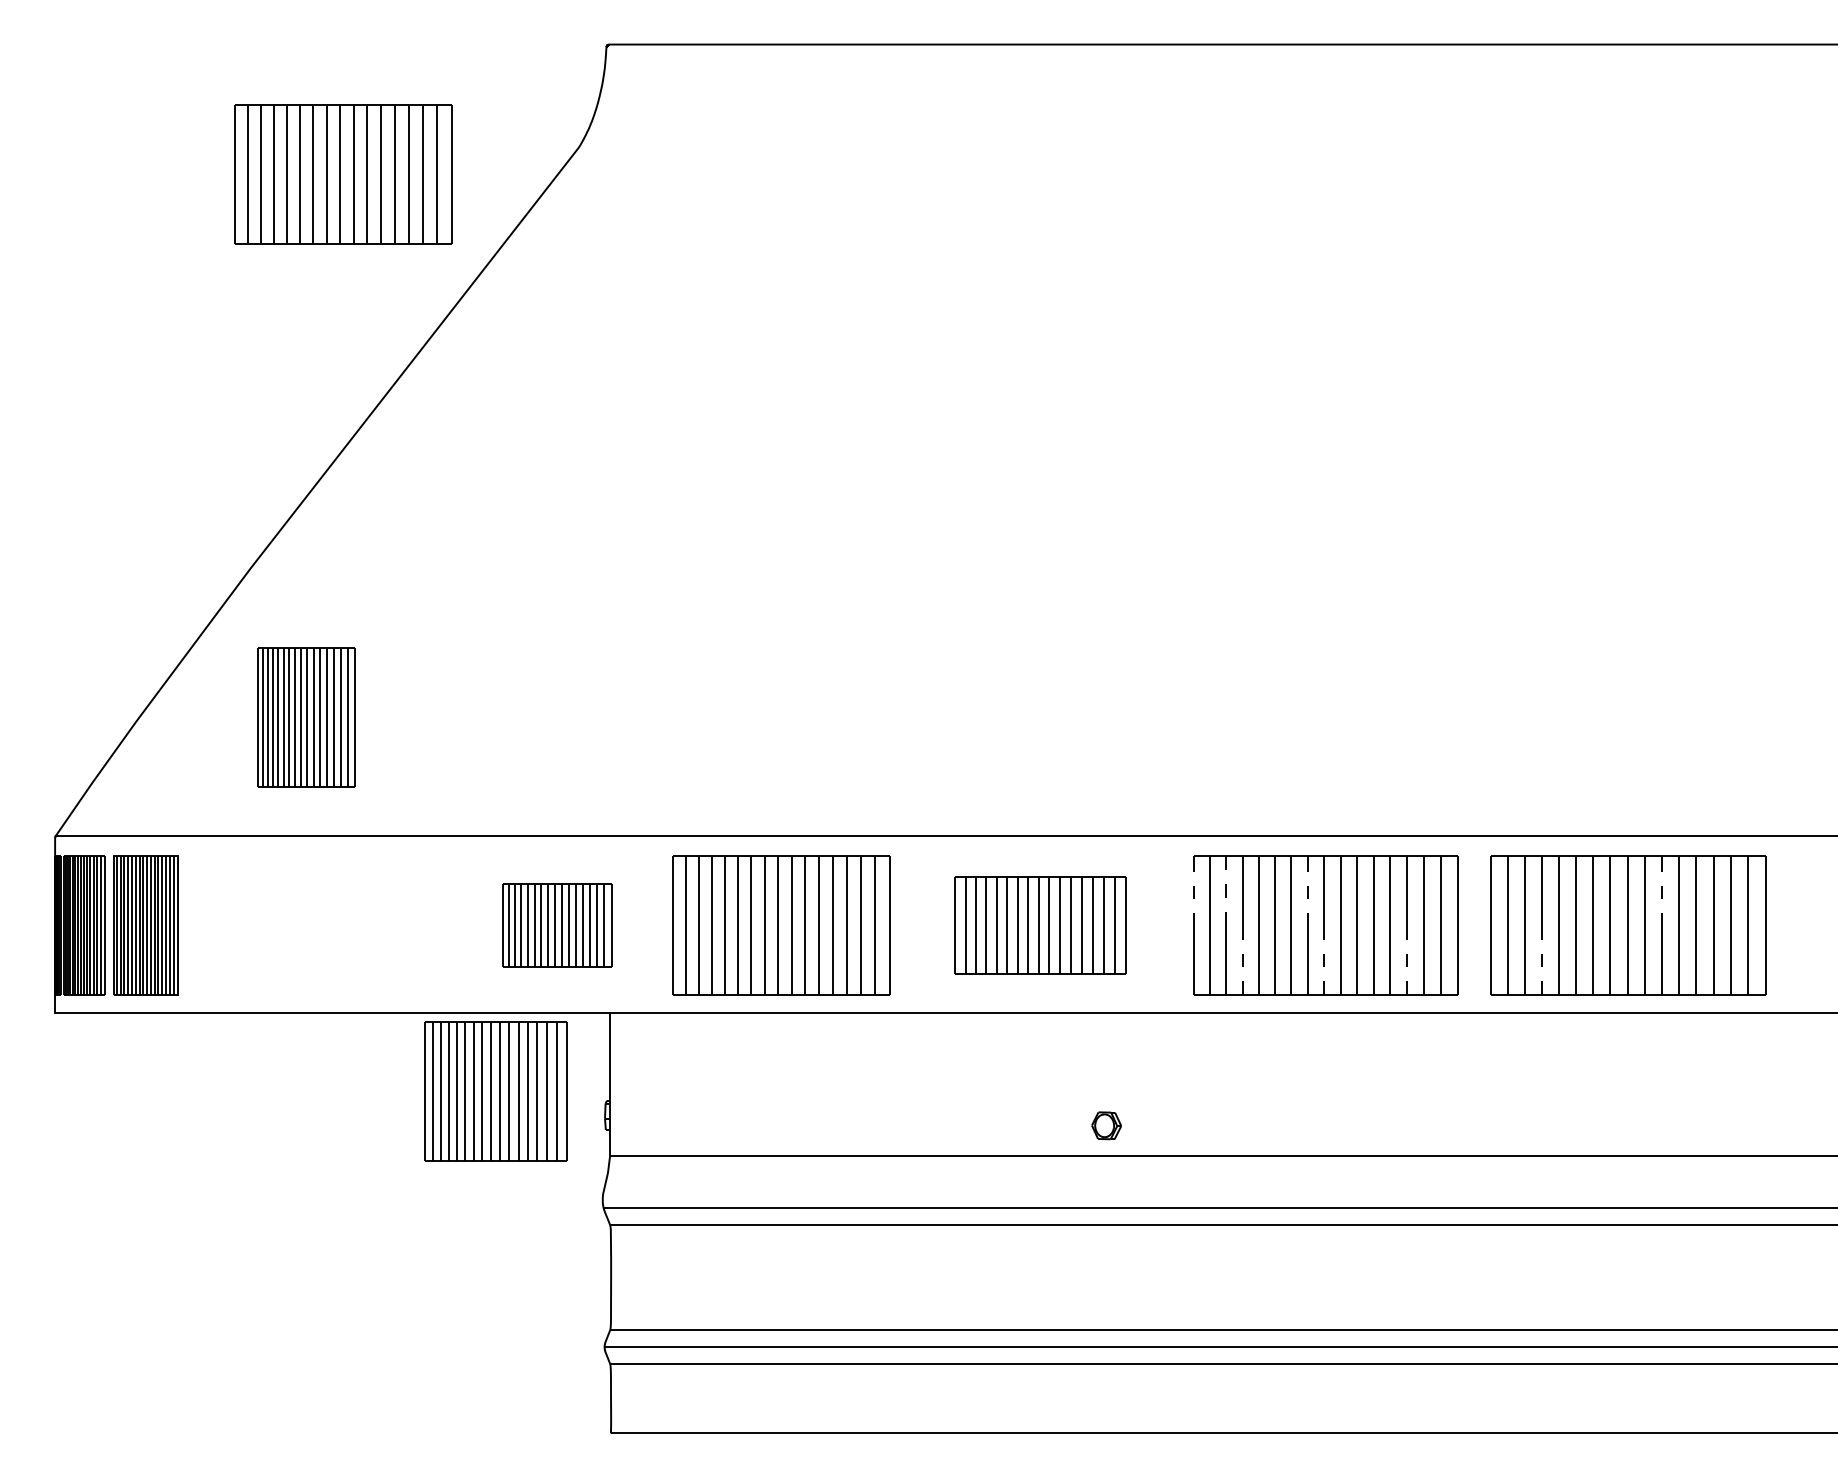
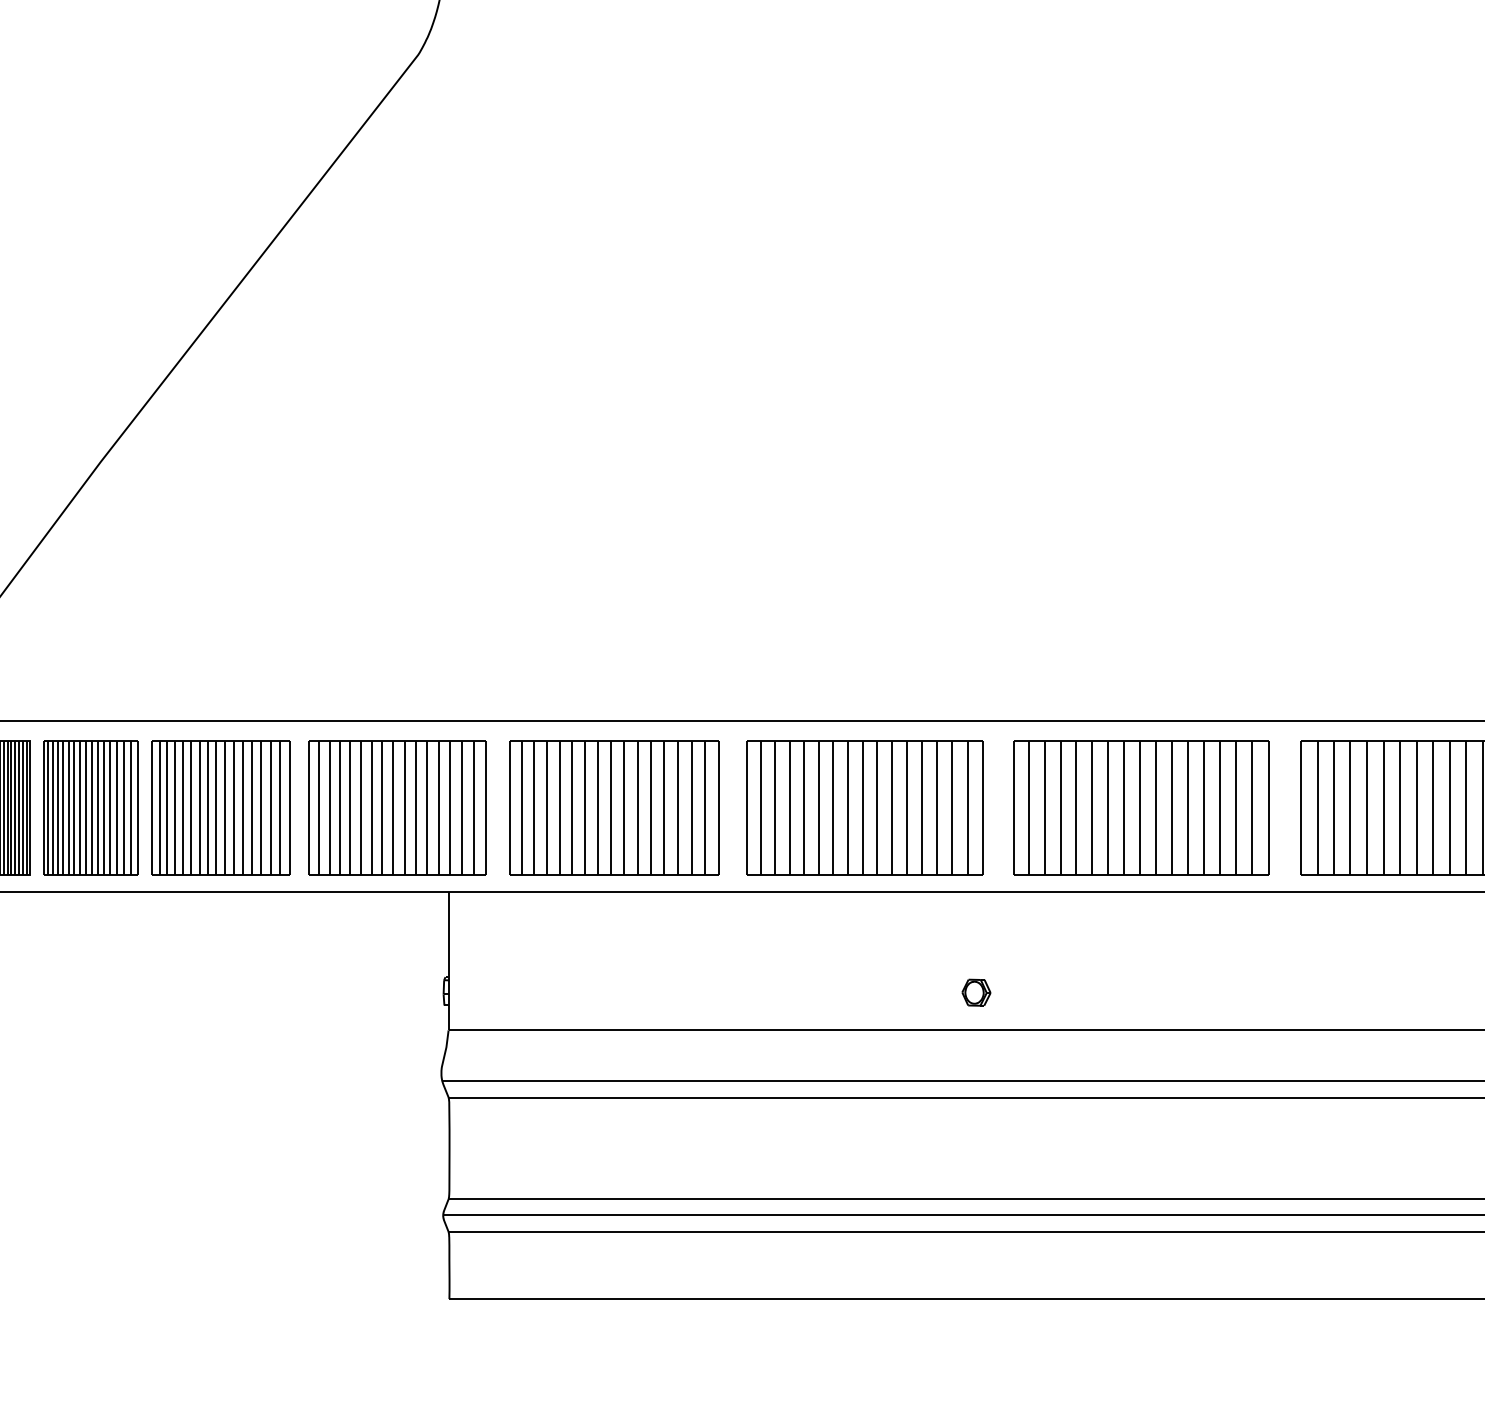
part: (343, 174) -> (190, 80), removed
part: (306, 717) -> (90, 807), moved
line: (1226, 891) -> (1045, 774), dashed -> solid
line: (1194, 892) -> (1014, 775), dashed -> solid
line: (1307, 892) -> (1123, 775), dashed -> solid
line: (1662, 892) -> (1466, 775), dashed -> solid
part: (556, 925) -> (396, 807), size x1.67
part: (1040, 925) -> (865, 807), size x1.43
line: (1242, 960) -> (1060, 841), dashed -> solid
line: (1324, 960) -> (1139, 841), dashed -> solid
line: (1407, 960) -> (1220, 841), dashed -> solid
line: (1542, 960) -> (1350, 841), dashed -> solid
part: (495, 1091) -> (220, 807), moved
part: (1106, 1125) -> (976, 992), moved

